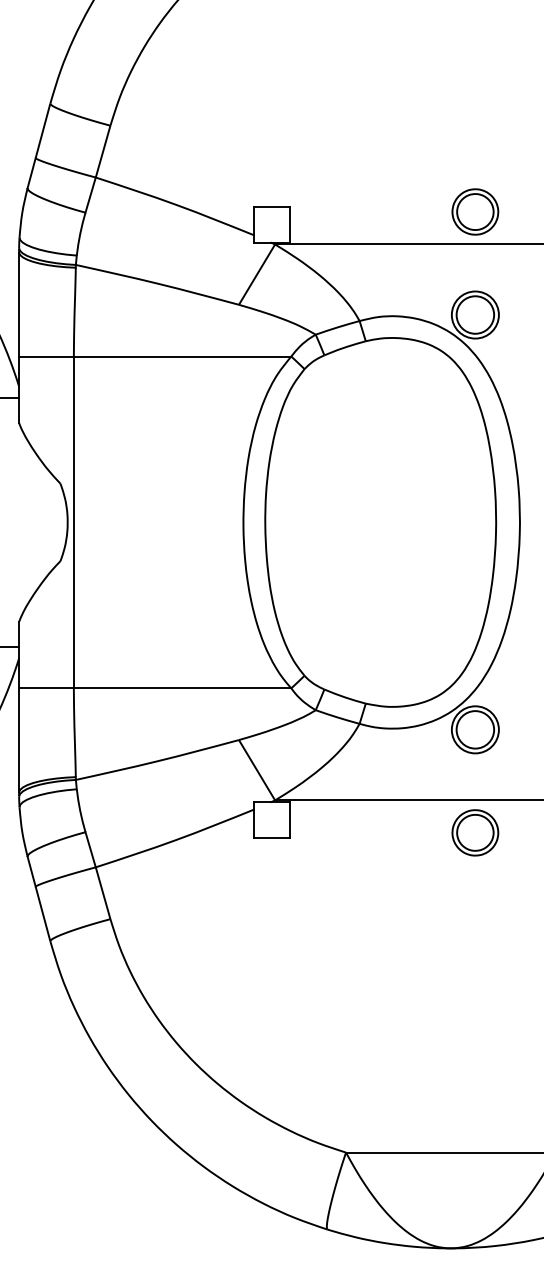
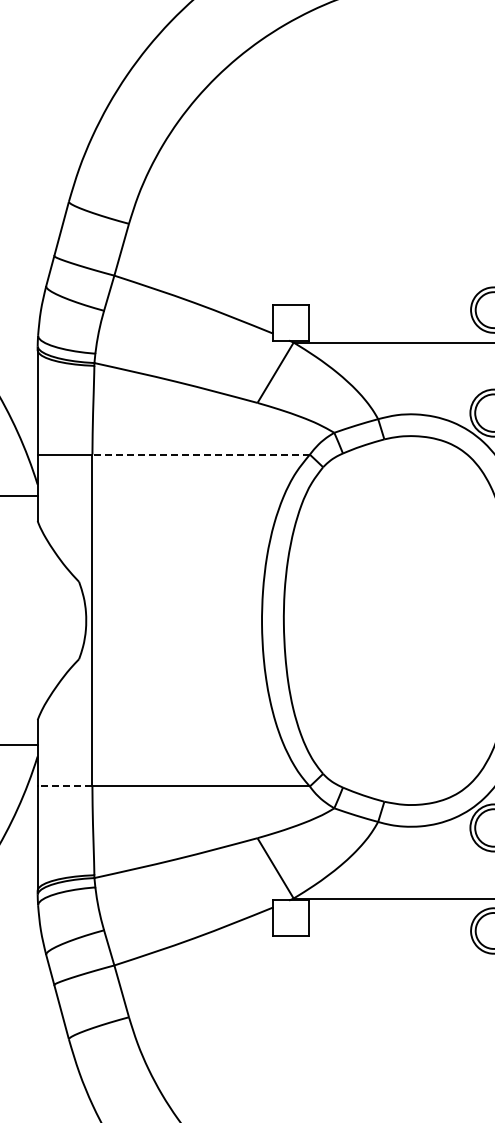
line: (182, 356) -> (201, 454), solid -> dashed
line: (45, 688) -> (64, 786), solid -> dashed

